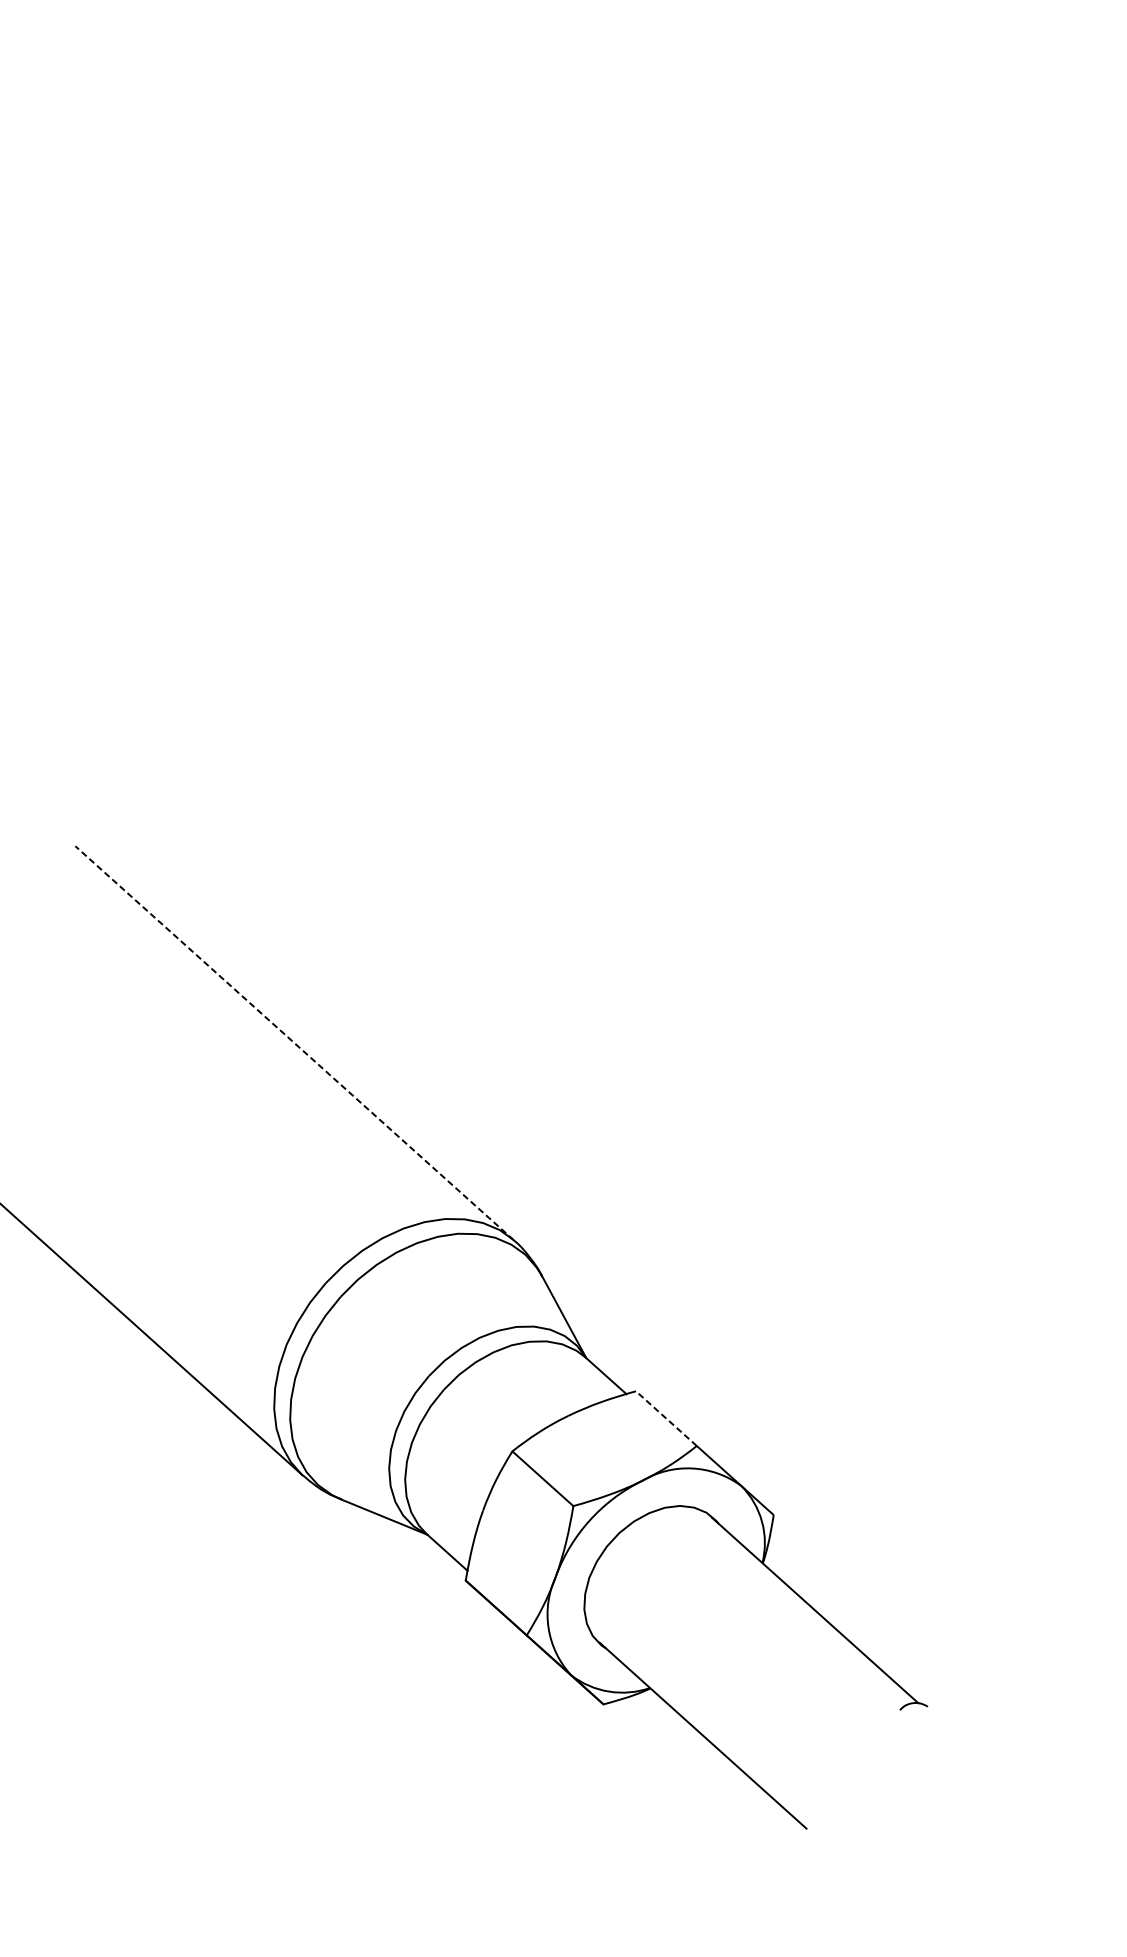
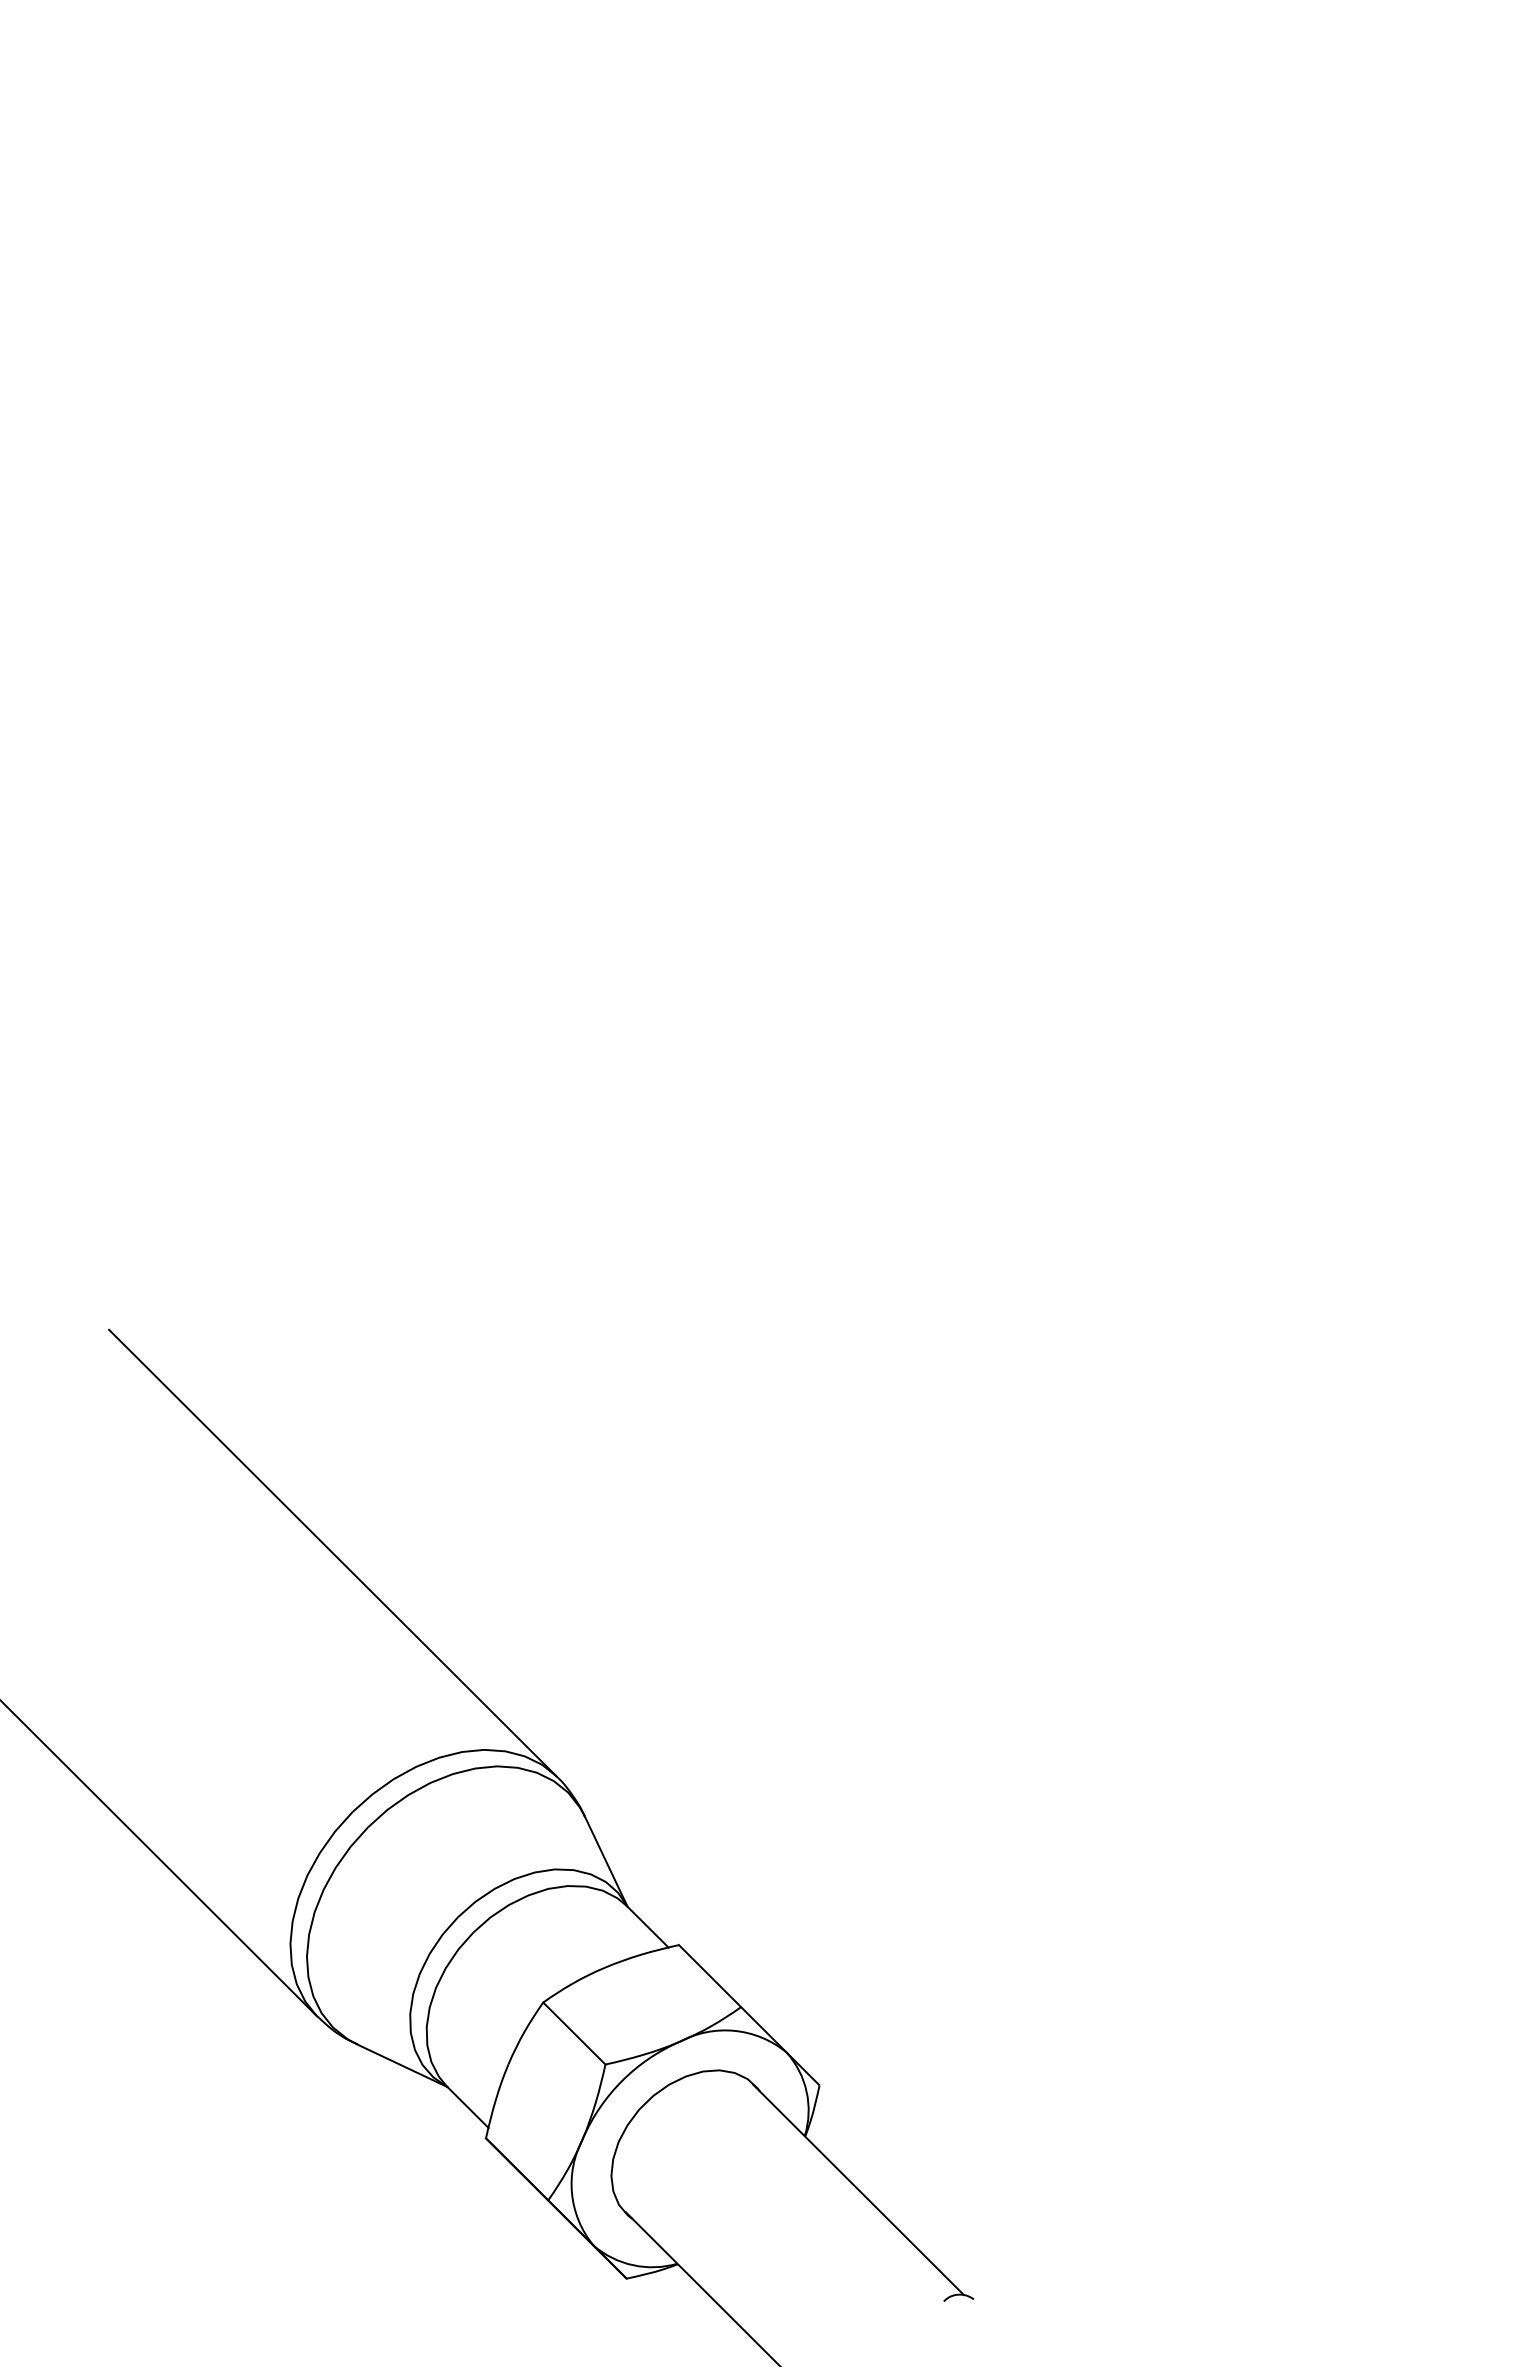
line: (294, 1042) -> (332, 1552), dashed -> solid
line: (666, 1418) -> (710, 1976), dashed -> solid

